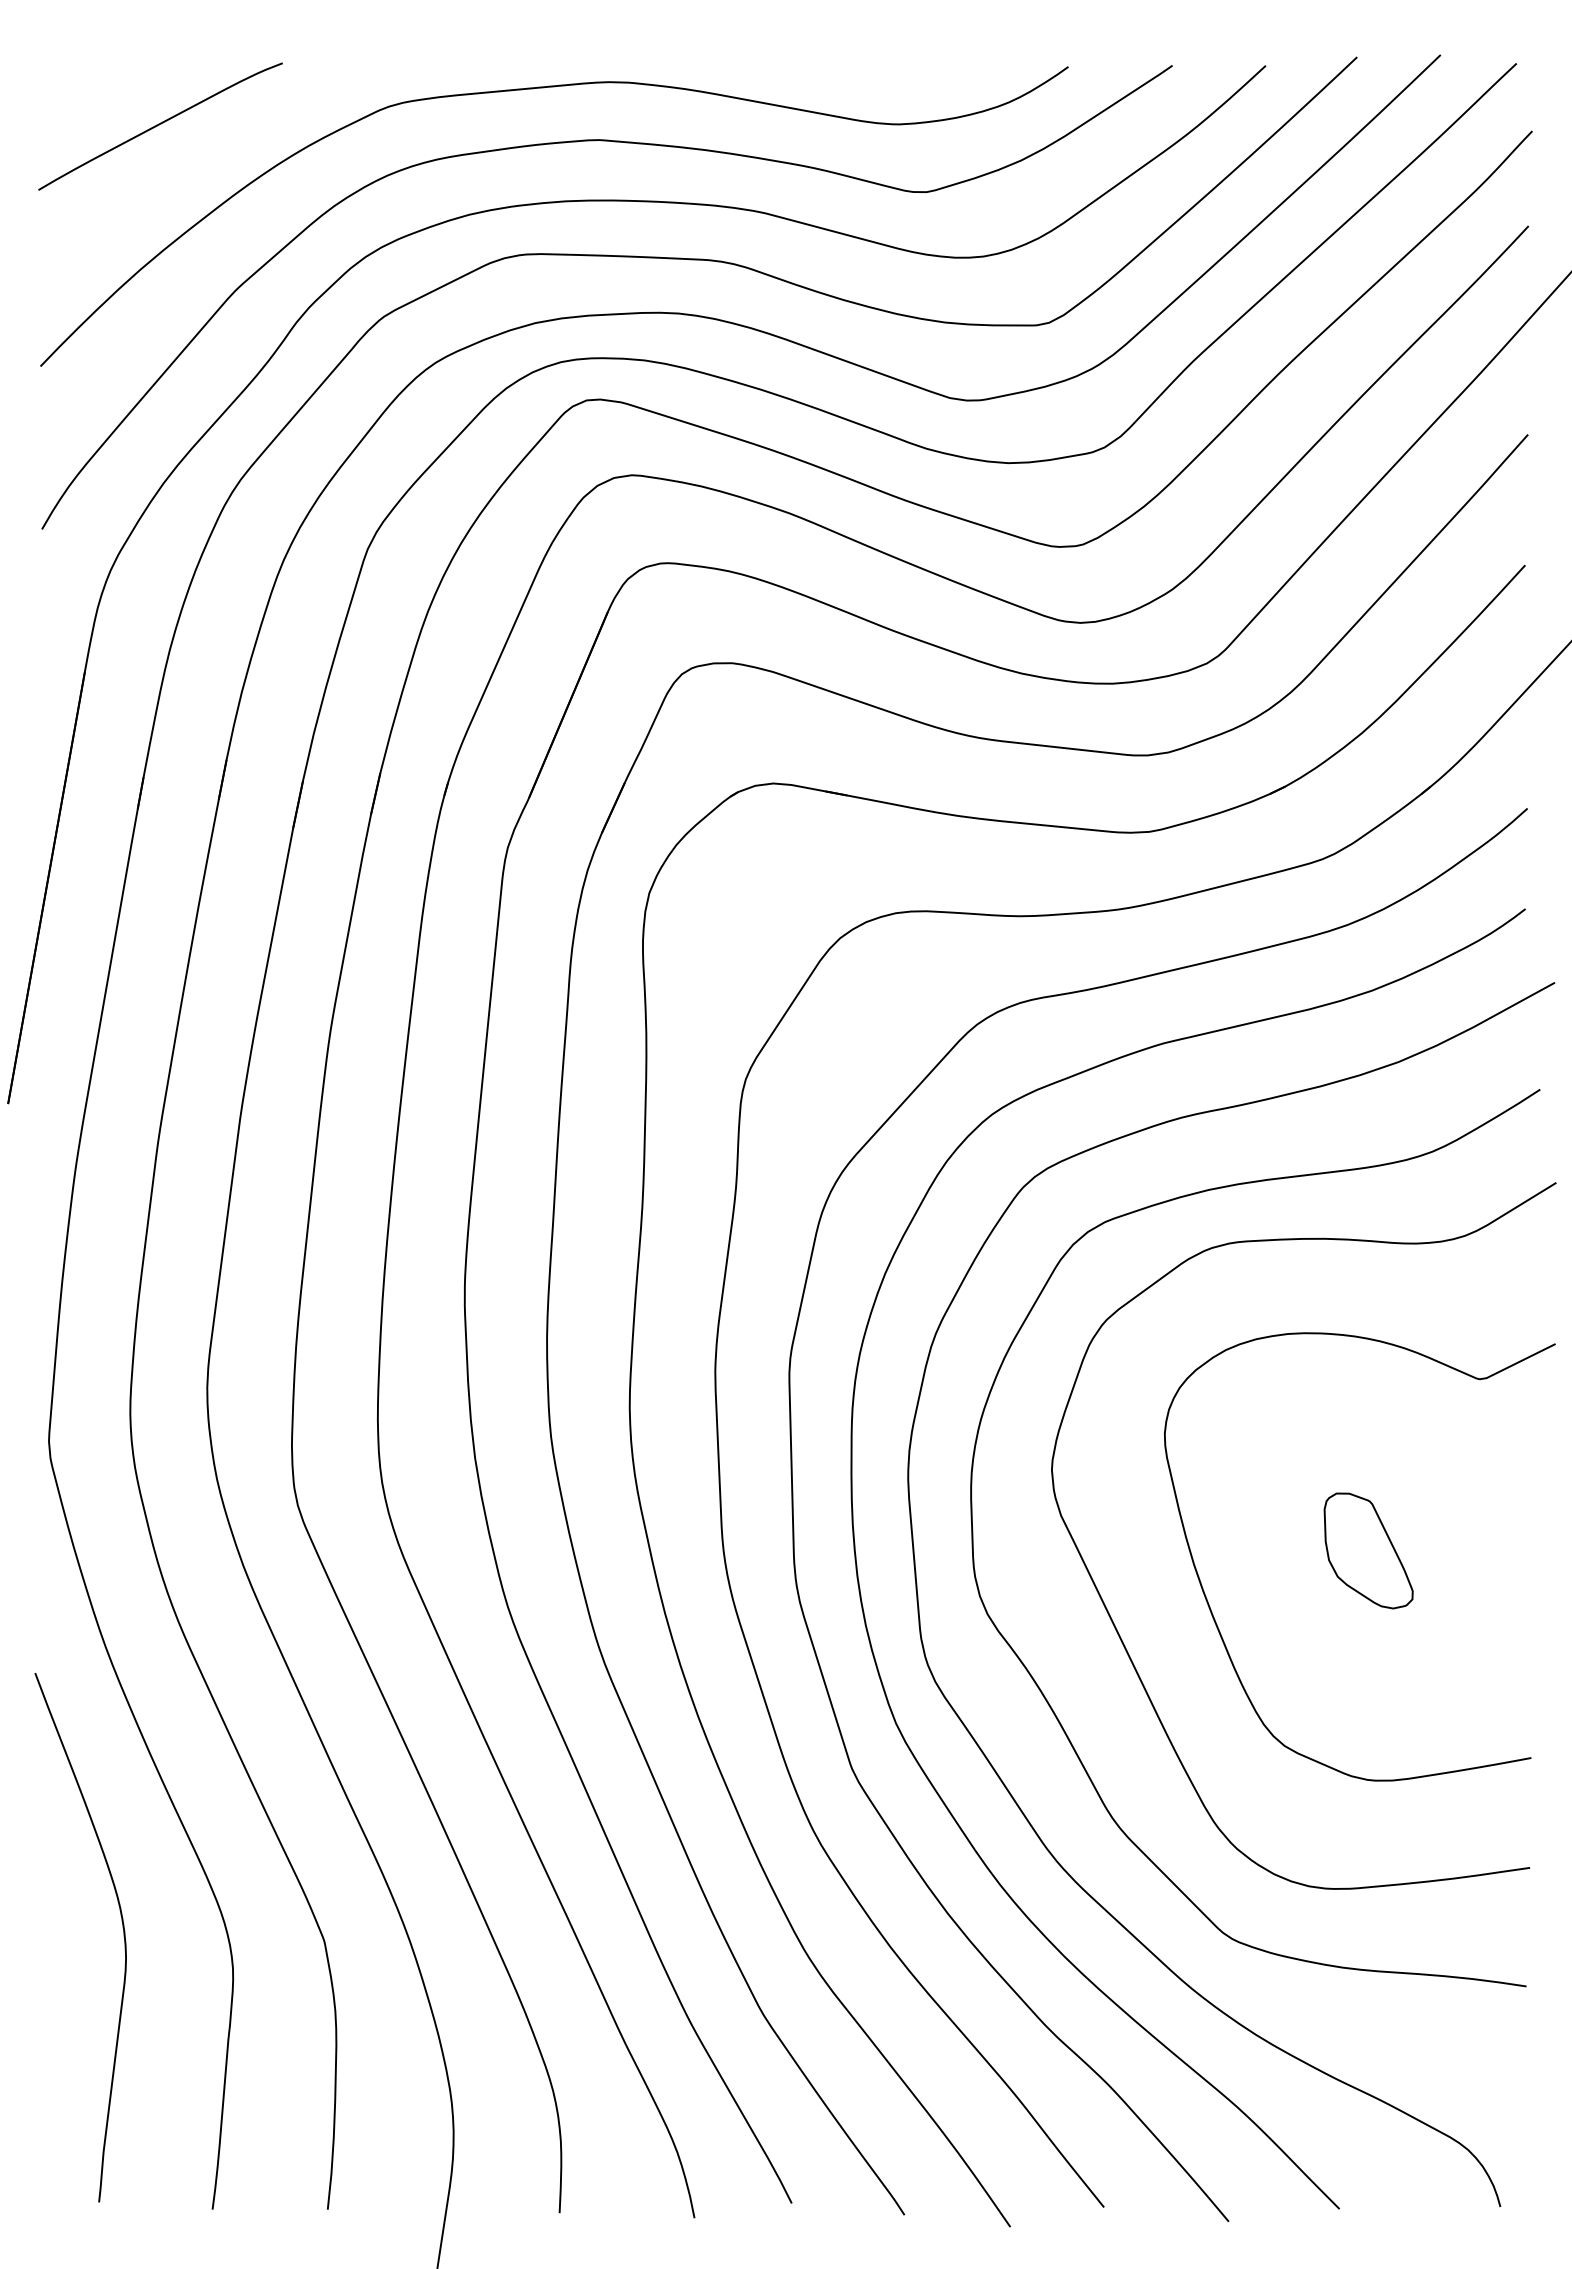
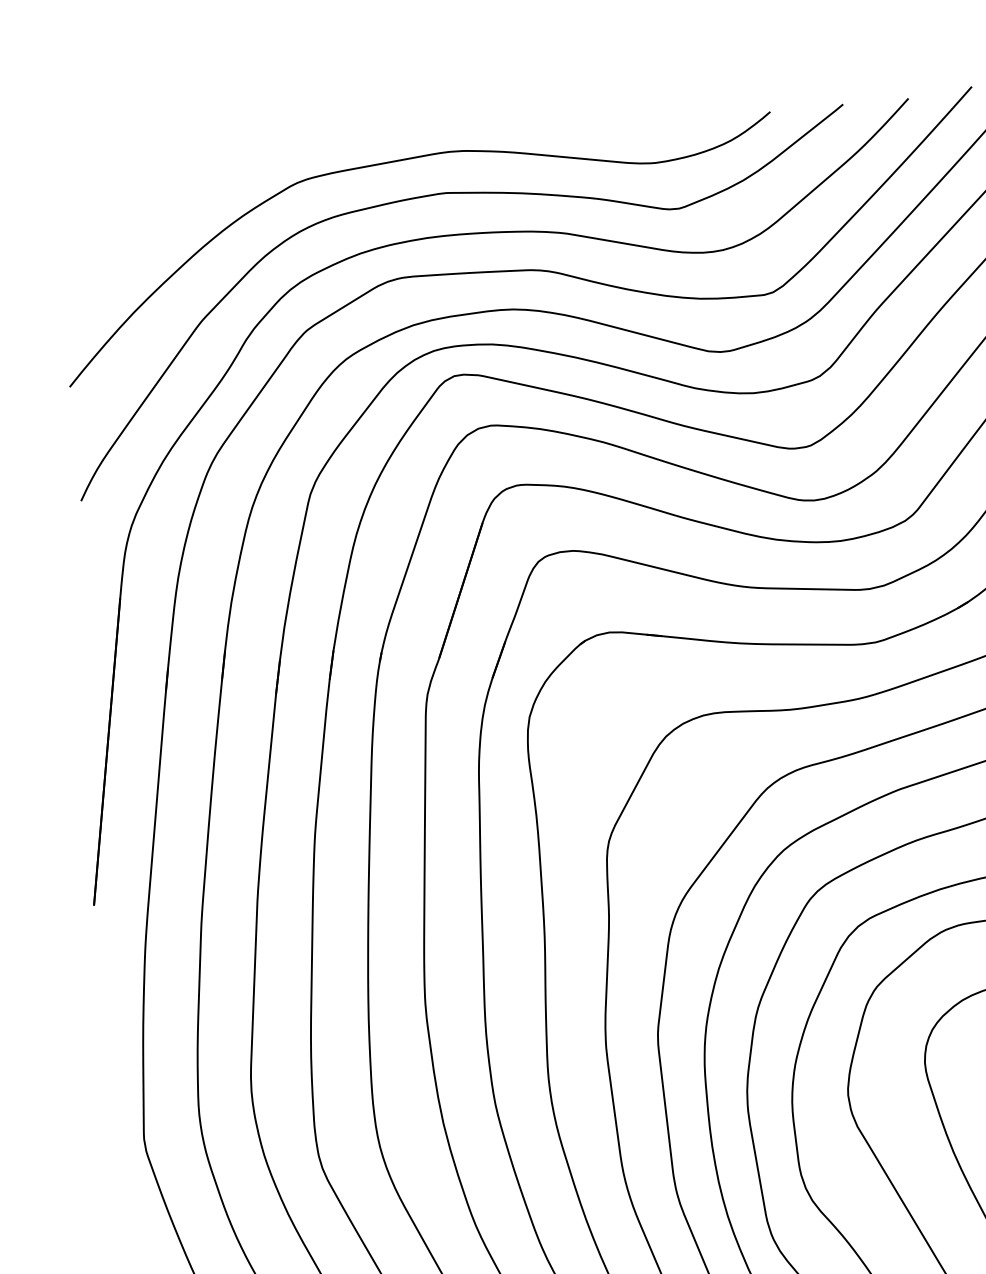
curve: (159, 125) -> (137, 210), removed

